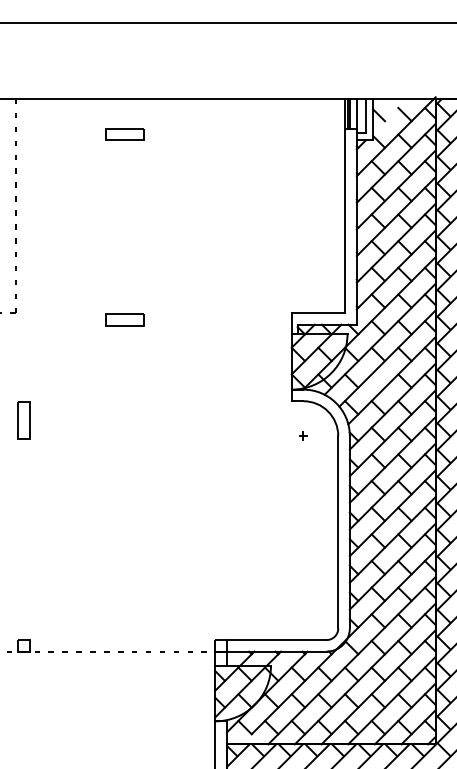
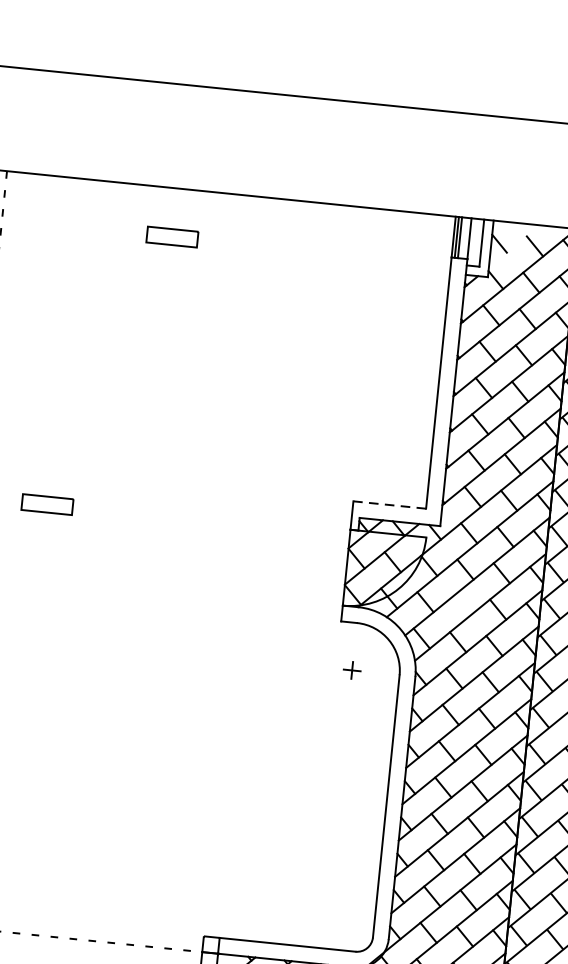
part: (124, 134) -> (171, 236), moved
line: (318, 313) -> (389, 505), solid -> dashed
part: (124, 319) -> (46, 503), moved
part: (303, 435) -> (352, 669), size x1.6

